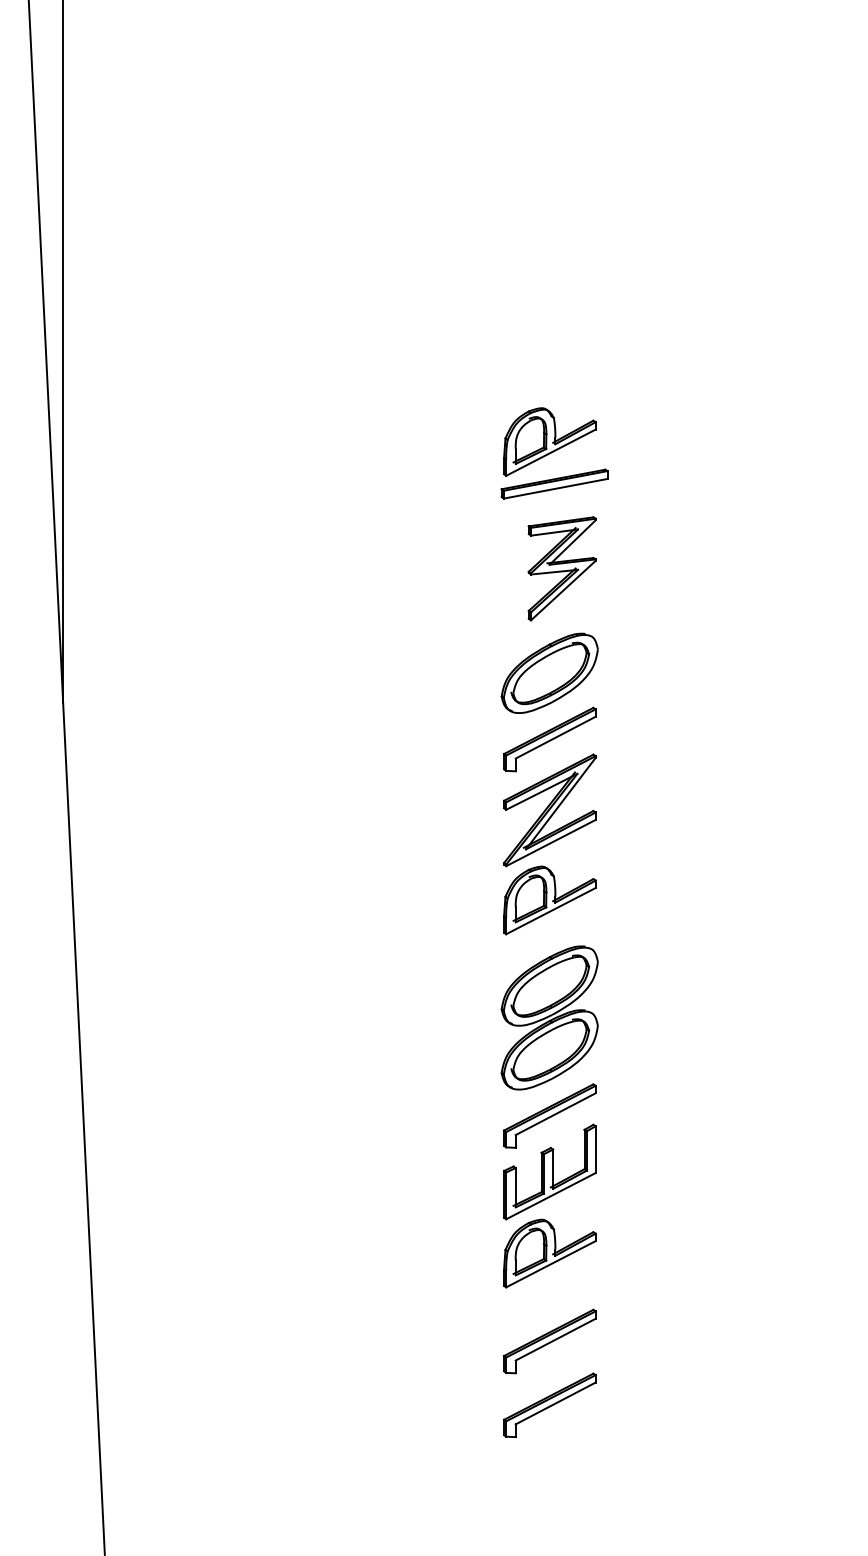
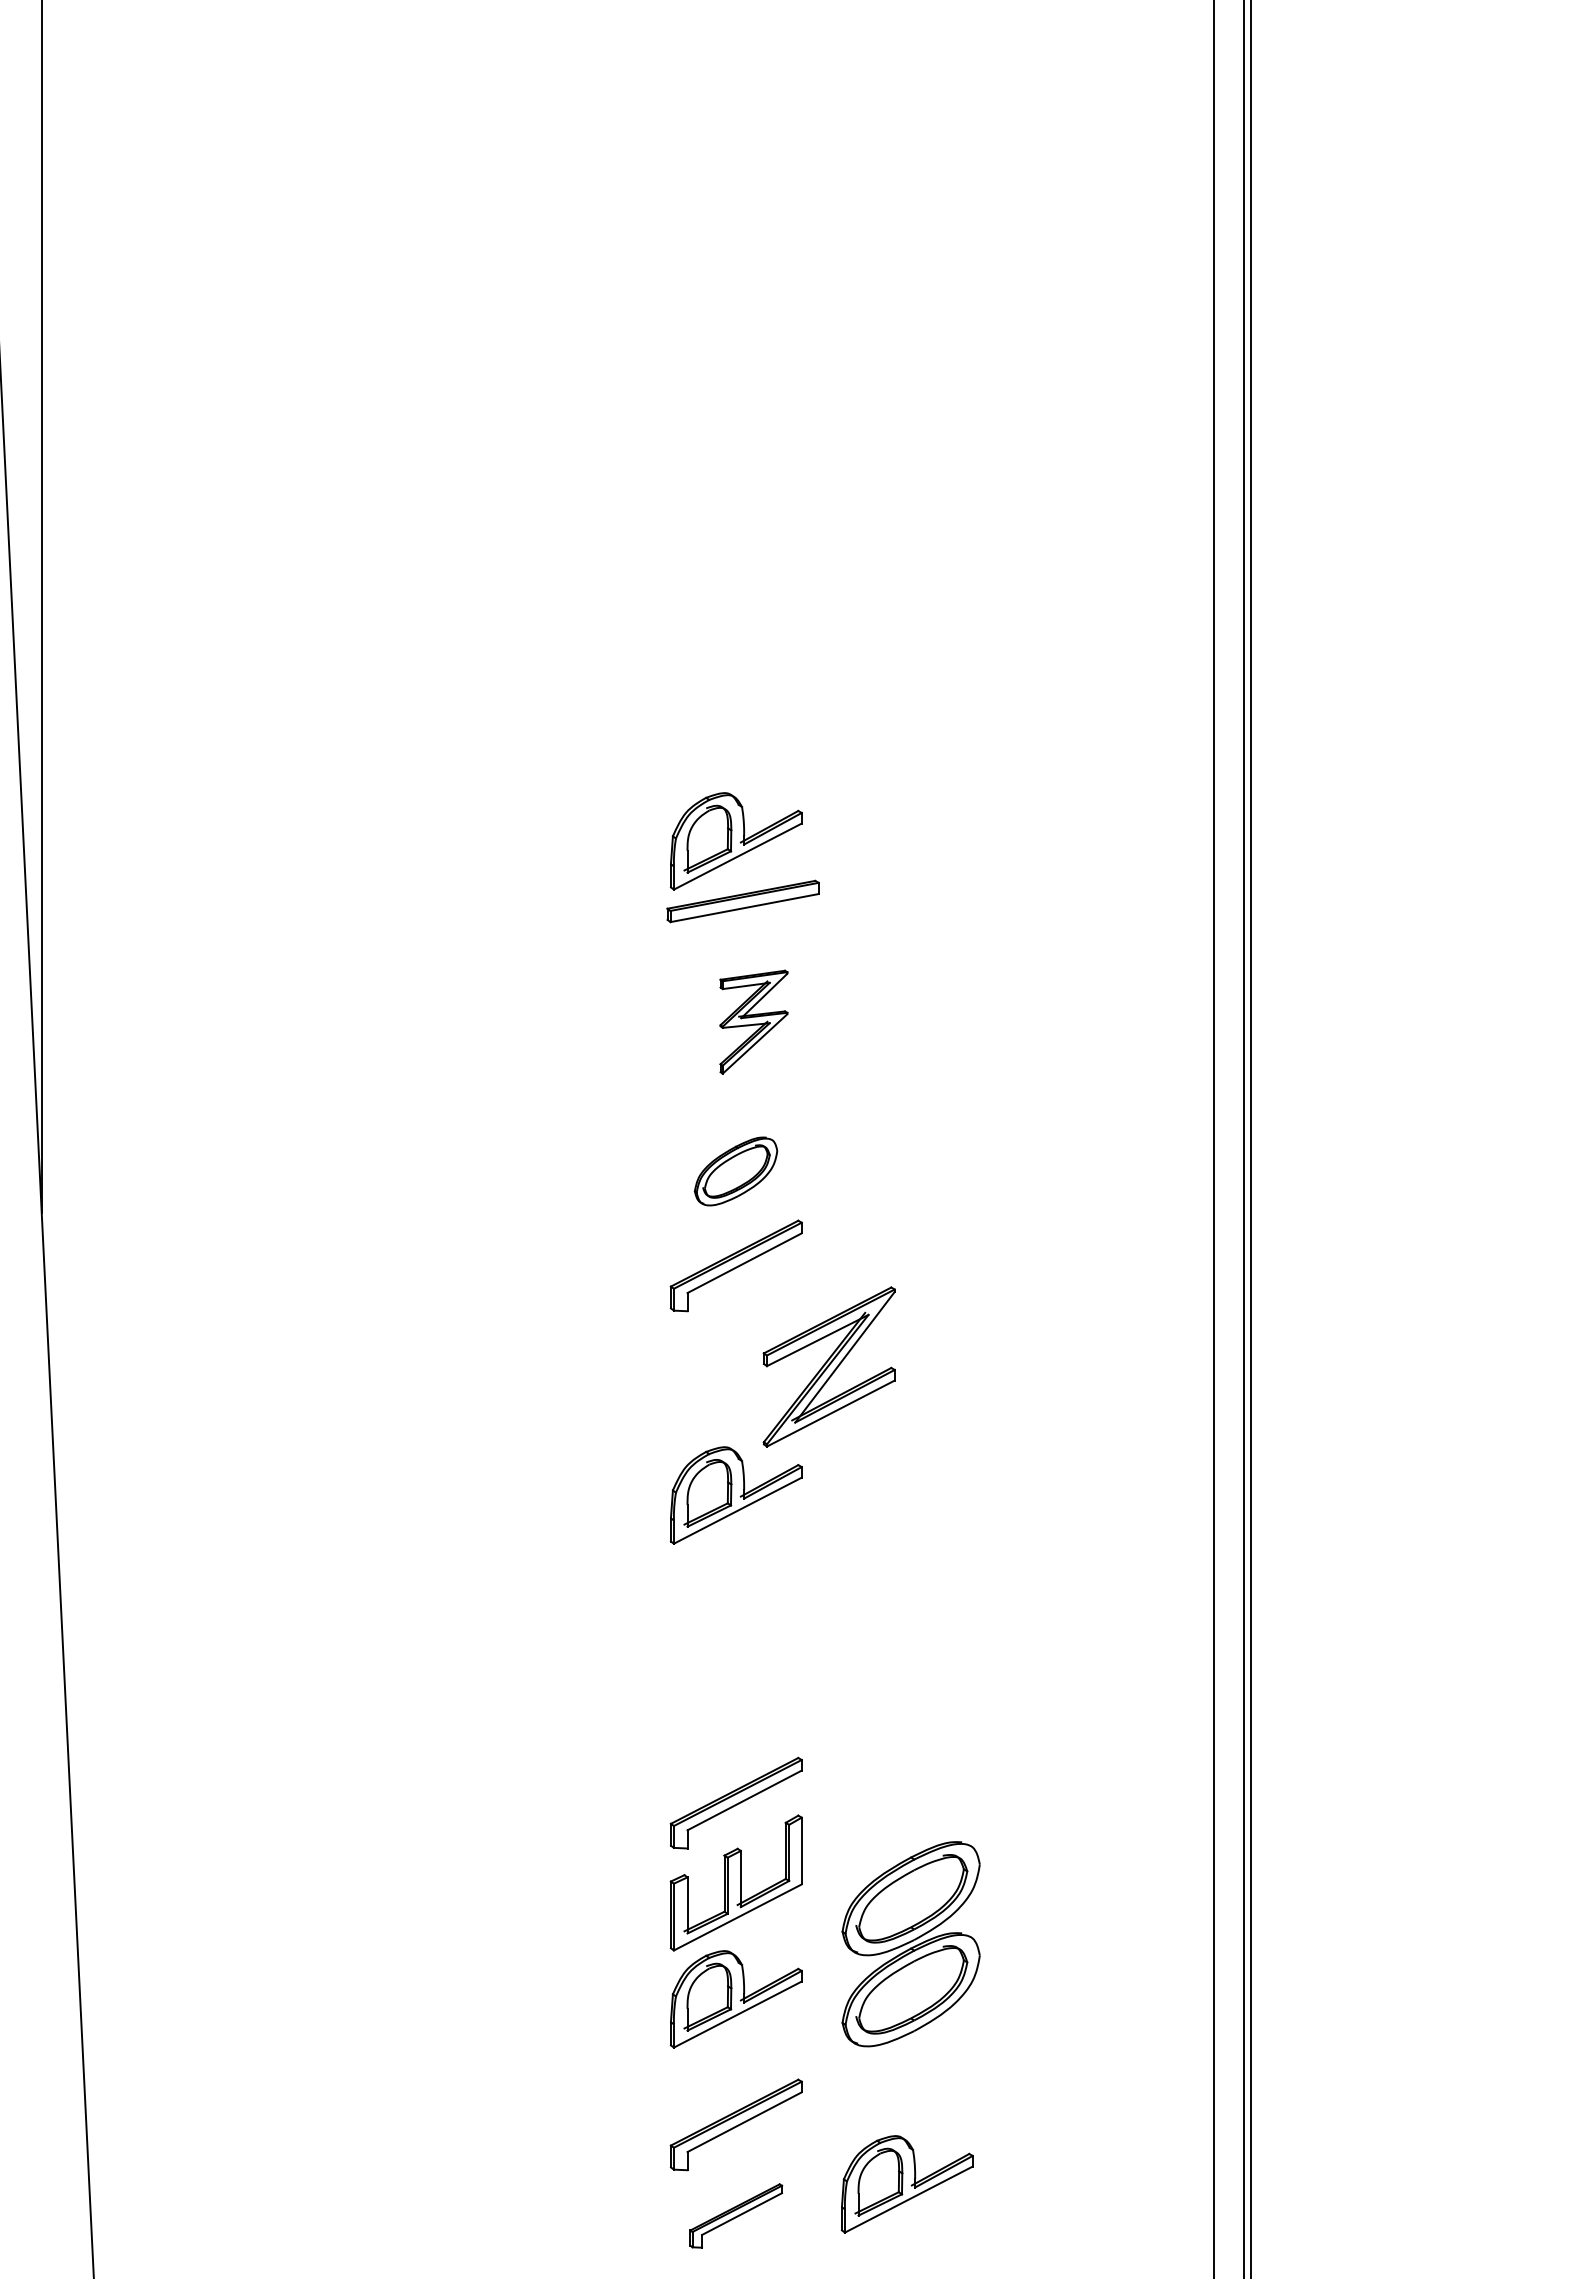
part: (561, 568) -> (753, 1021), size x0.7
part: (549, 673) -> (735, 1171), size x0.6
part: (549, 810) -> (828, 1366), moved
part: (549, 1018) -> (910, 1944), moved
part: (669, 1383) -> (906, 2184), added
part: (549, 1405) -> (735, 2215), size x0.7

